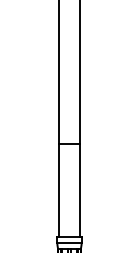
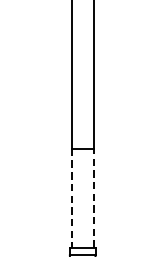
line: (59, 190) -> (72, 198), solid -> dashed
line: (79, 190) -> (93, 198), solid -> dashed

